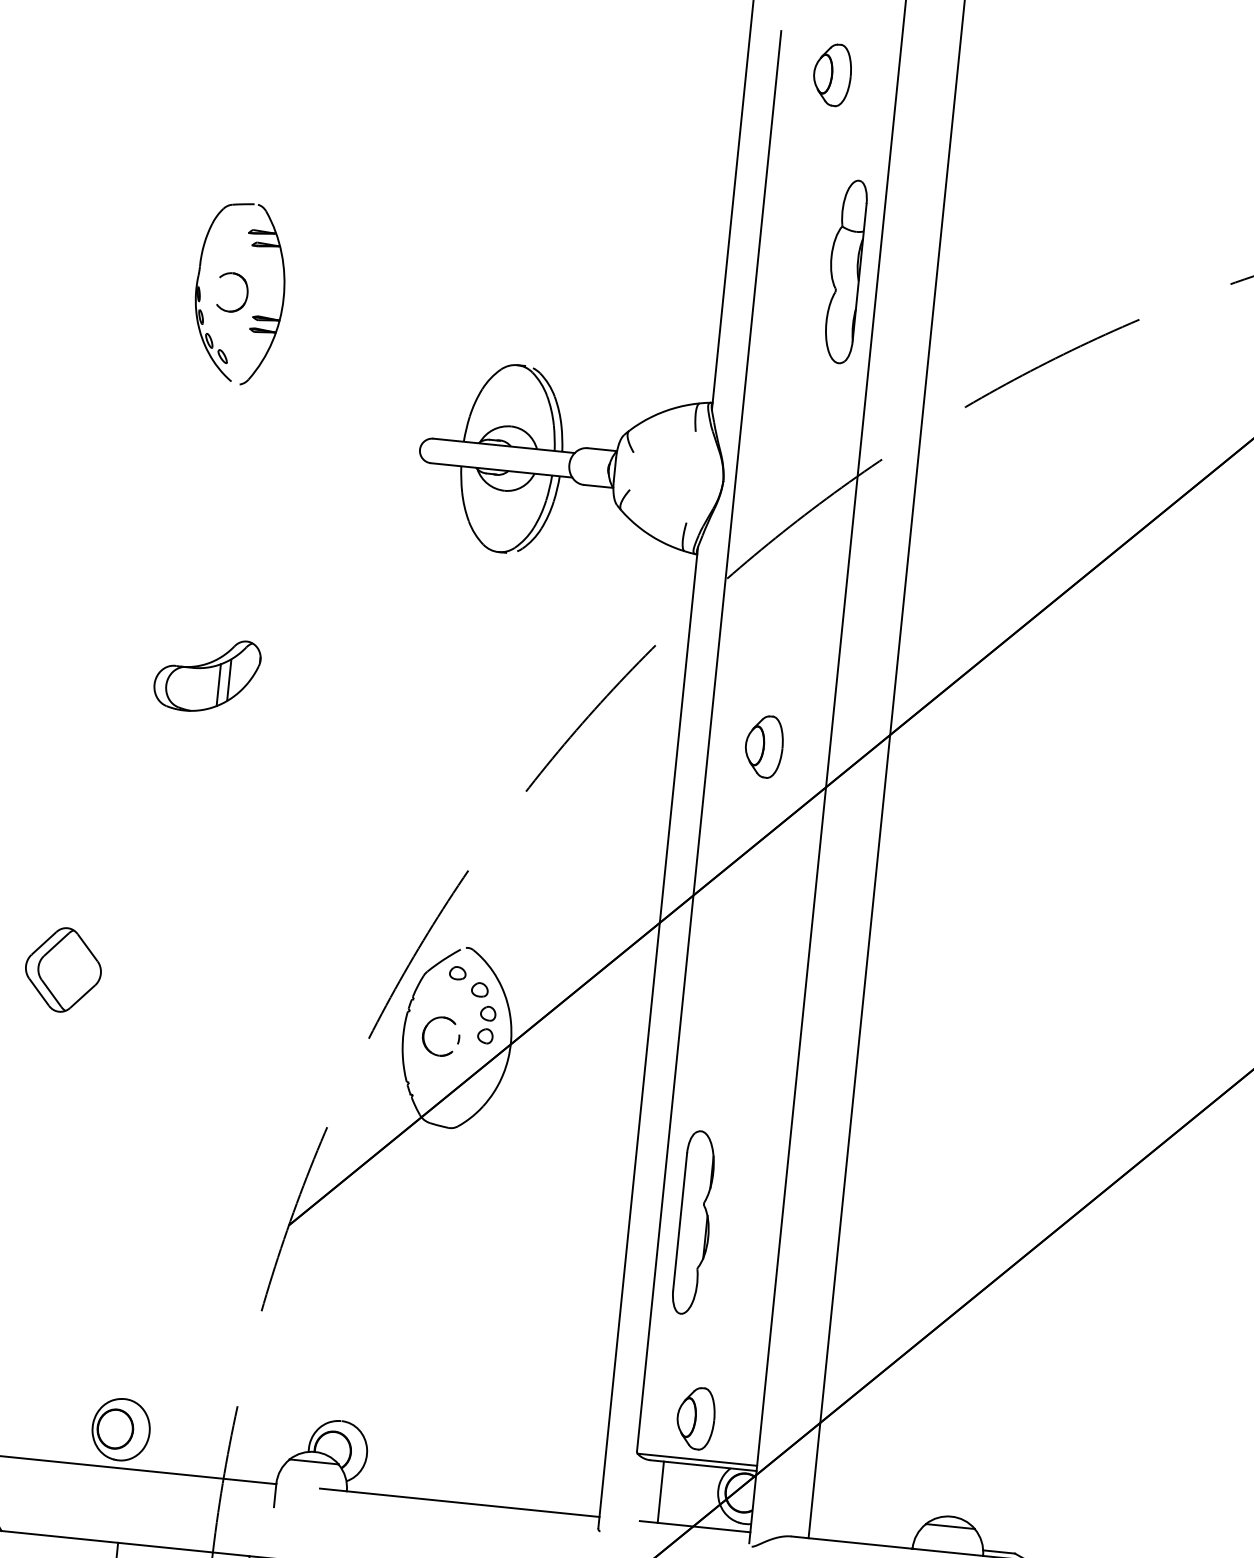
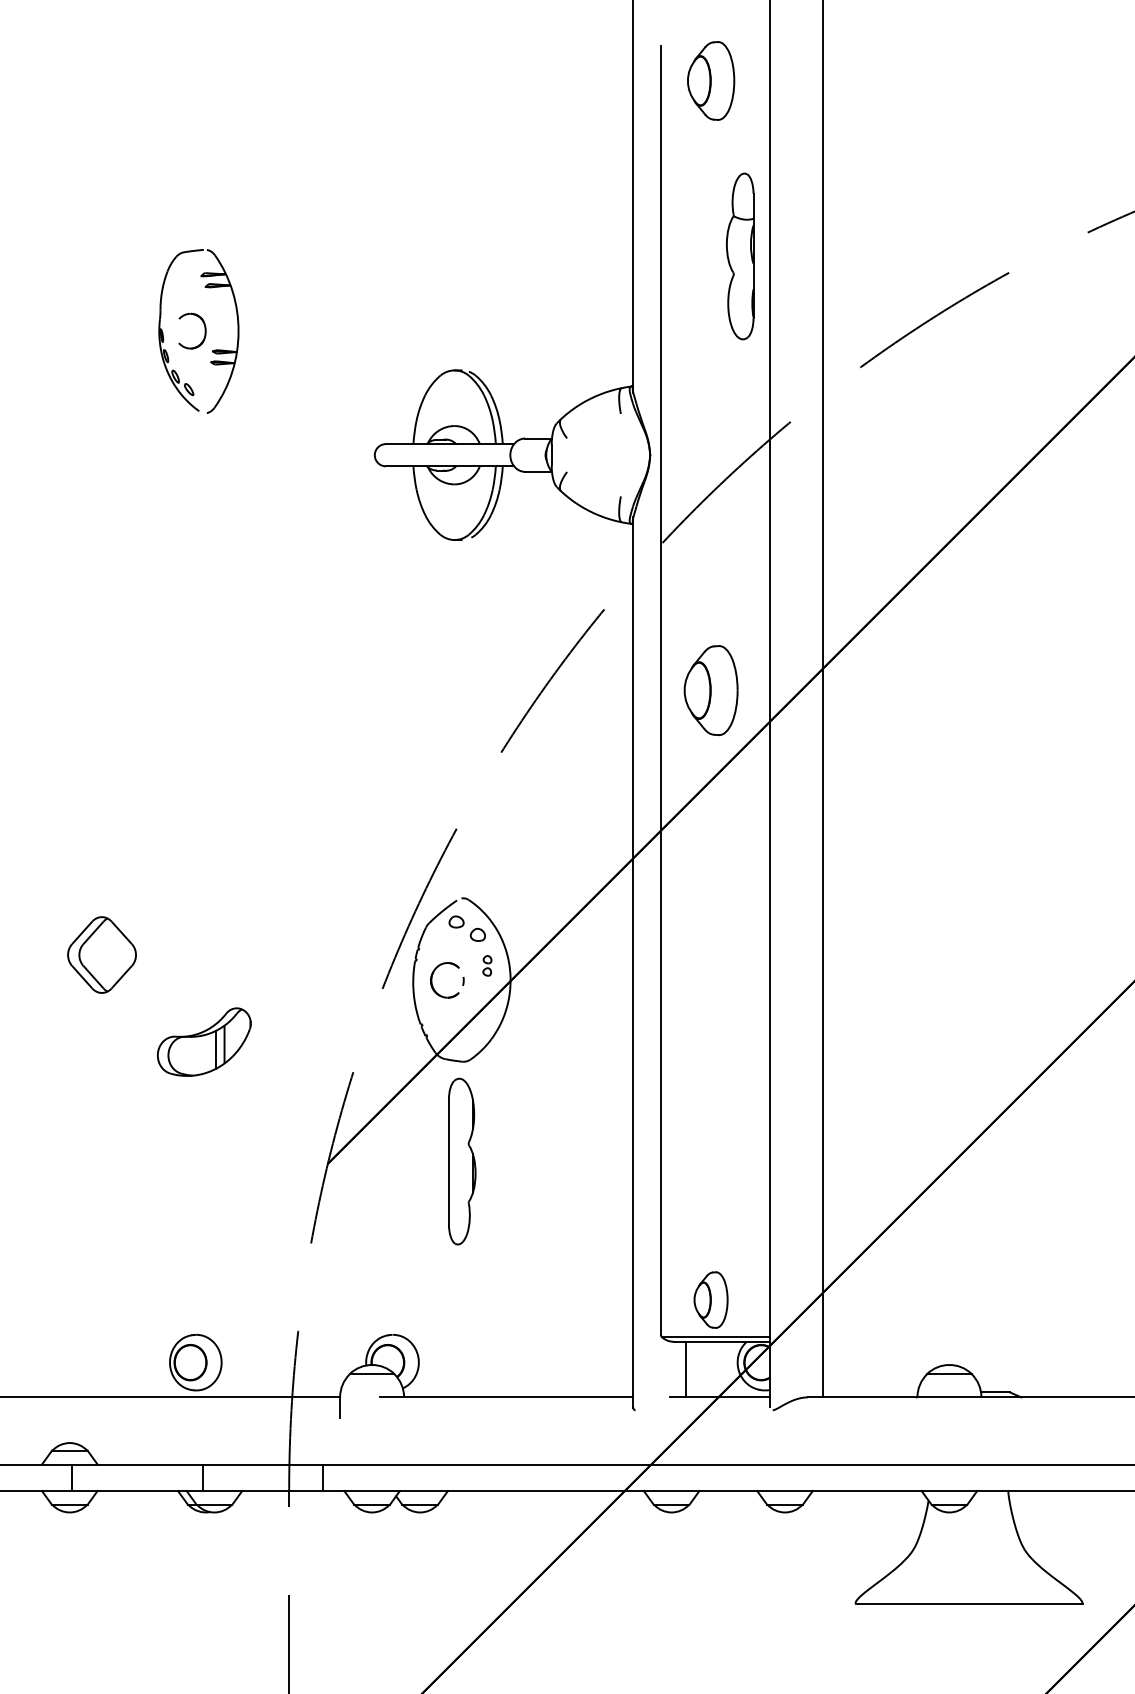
part: (831, 74) -> (710, 80), size x1.4
part: (207, 674) -> (204, 1041), moved
part: (763, 746) -> (710, 690), size x1.6
part: (487, 1024) -> (487, 965), size x0.6
part: (695, 1222) -> (462, 1161), moved

